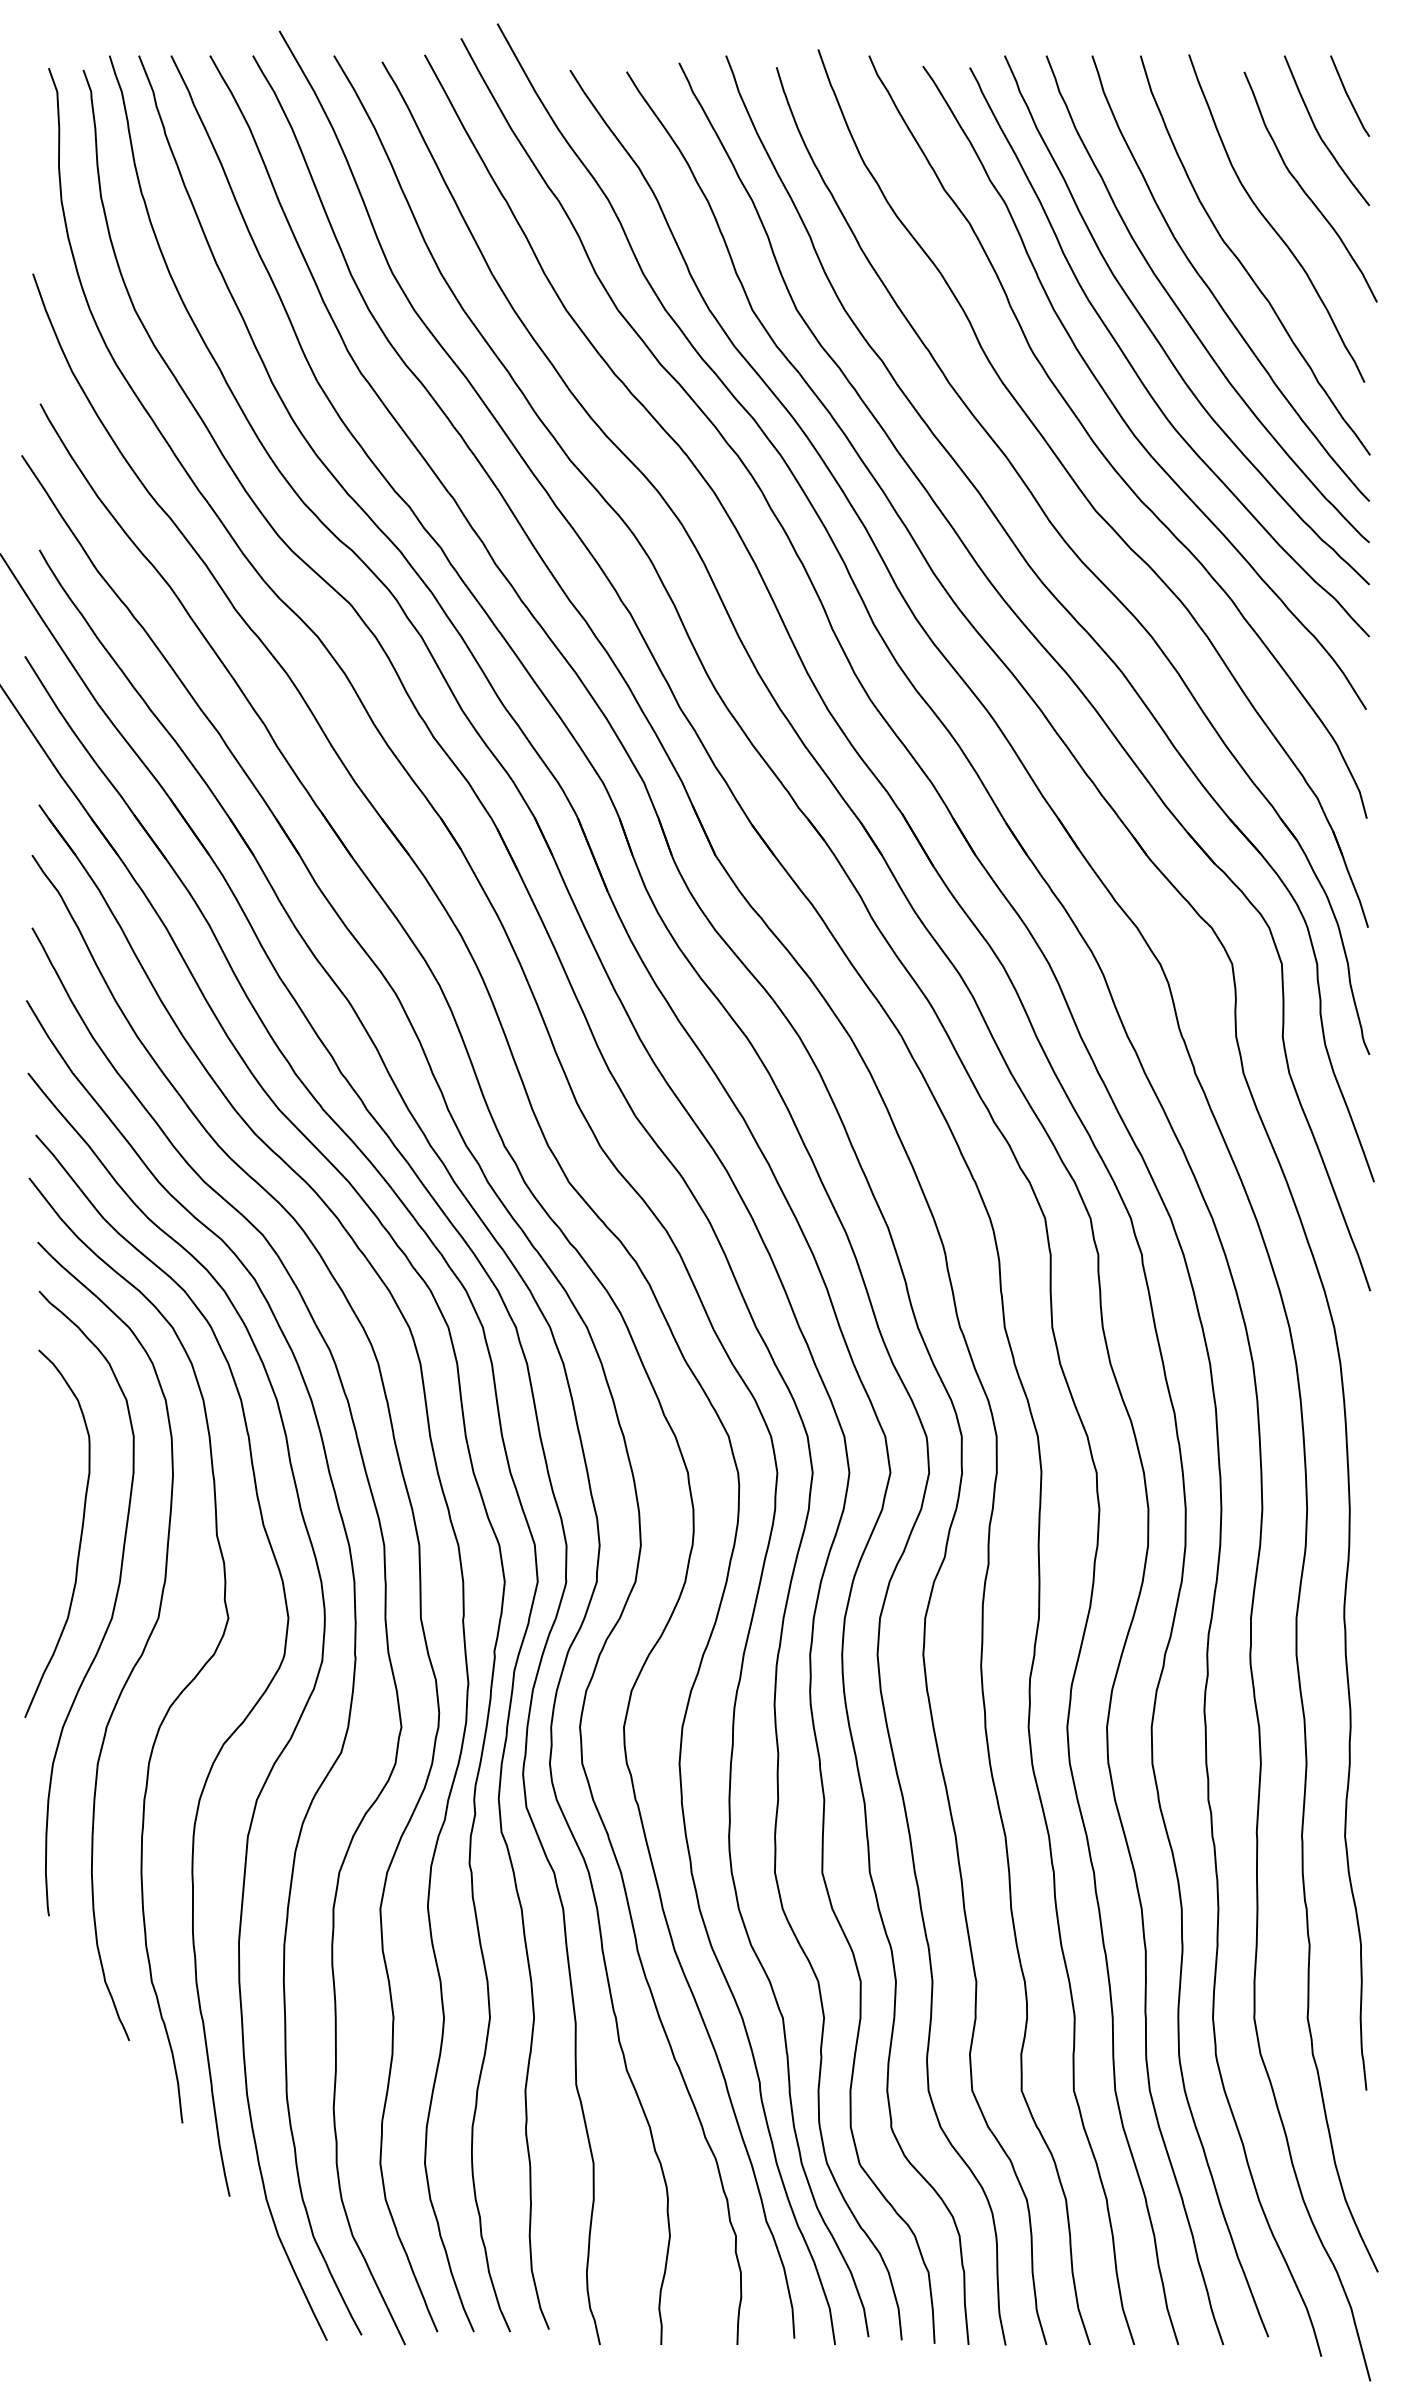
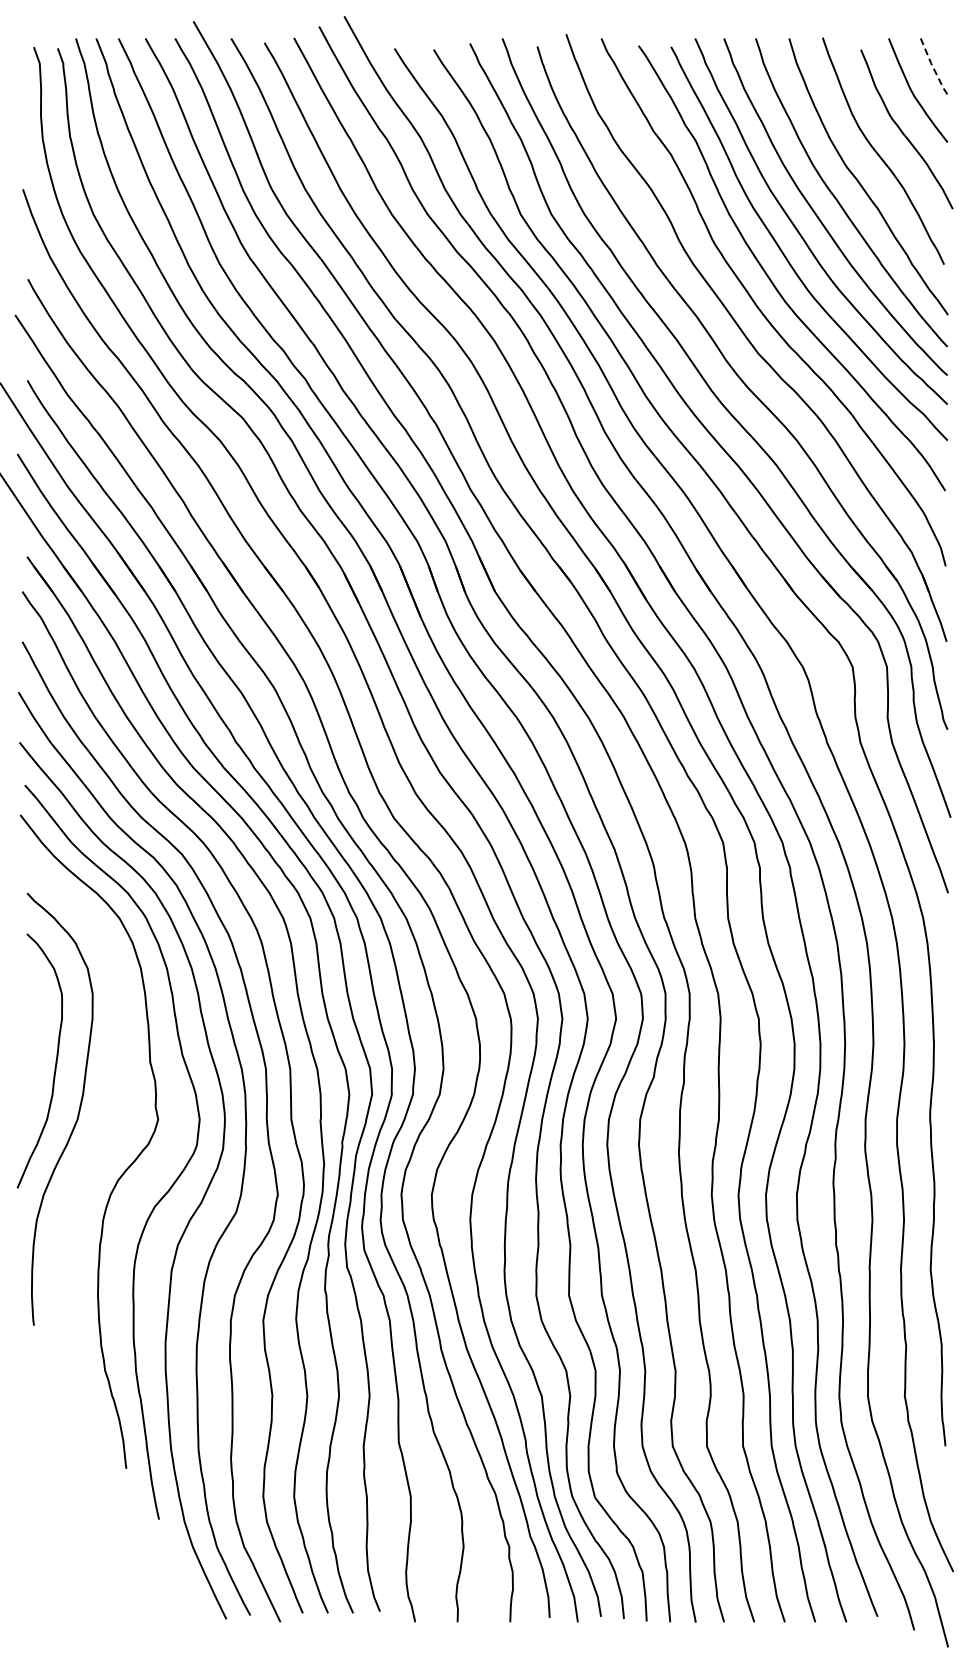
line: (1349, 97) -> (933, 67), solid -> dashed
curve: (136, 1660) -> (94, 1148), removed

